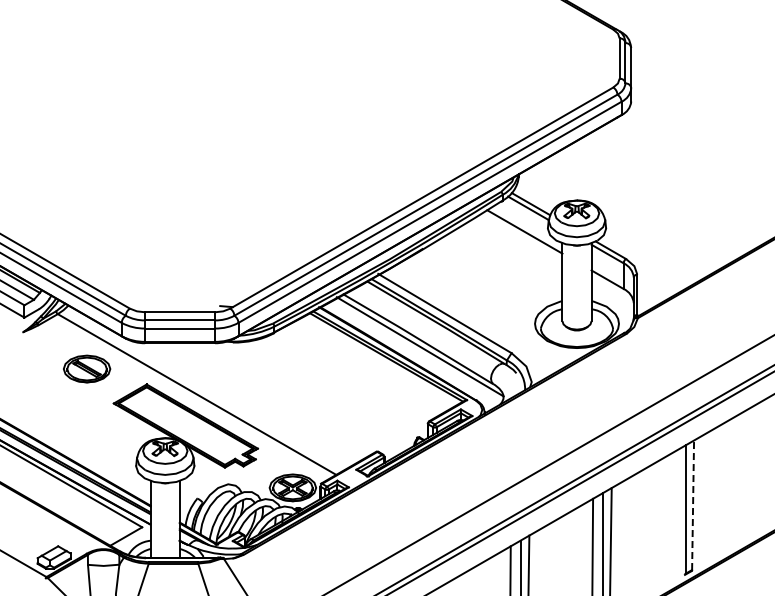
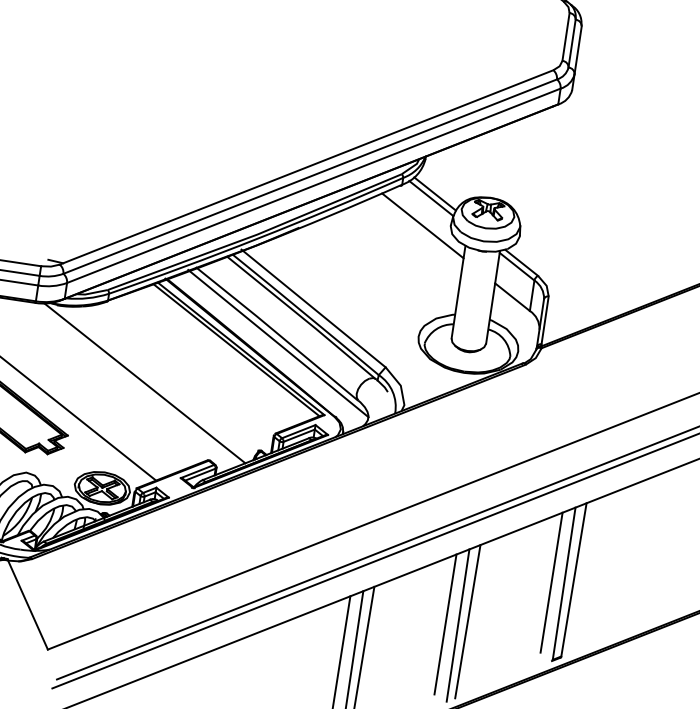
line: (314, 395) -> (144, 382), added
line: (693, 505) -> (574, 580), dashed -> solid
line: (674, 510) -> (550, 582), added

